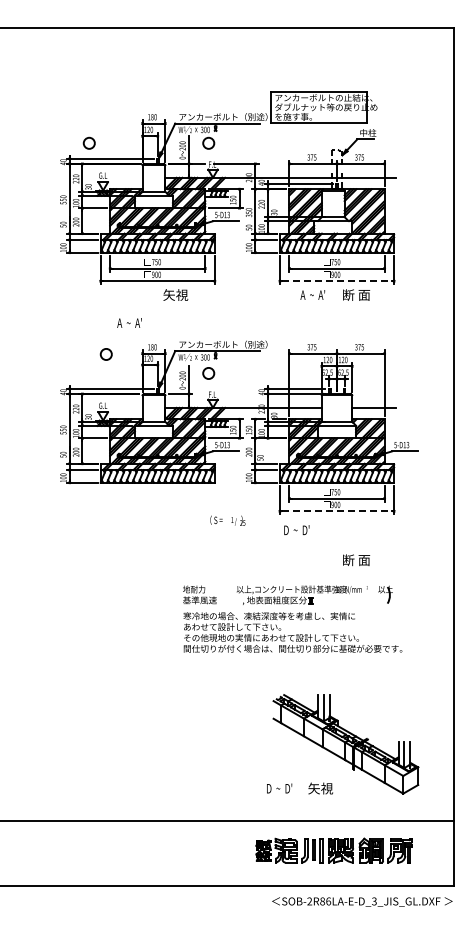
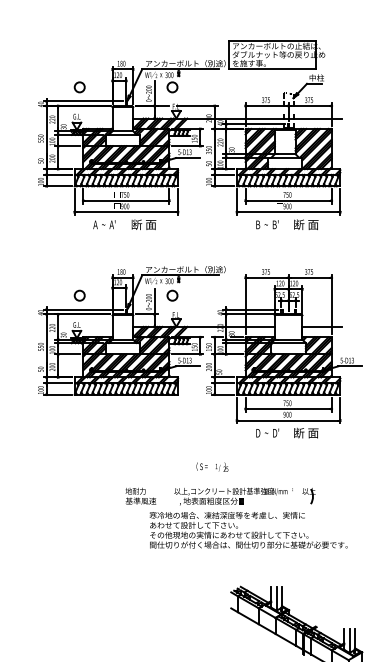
circle: (88, 142) -> (79, 86), moved
line: (337, 281) -> (289, 212), dashed -> solid
text: (176, 294) -> (143, 224), 矢視 -> 断 面
text: (312, 294) -> (266, 224), A  ~  A' -> B  ~  B'
text: (129, 322) -> (104, 224), moved
circle: (105, 354) -> (79, 295), moved
line: (337, 511) -> (289, 420), dashed -> solid
text: (227, 520) -> (212, 466), moved
text: (296, 529) -> (267, 432), moved
text: (356, 560) -> (306, 433), moved
part: (287, 594) -> (220, 495), moved

